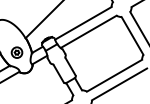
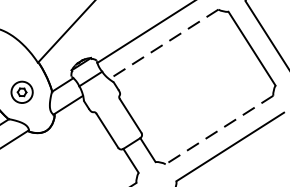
line: (88, 32) -> (163, 45), solid -> dashed
line: (114, 75) -> (219, 129), solid -> dashed

